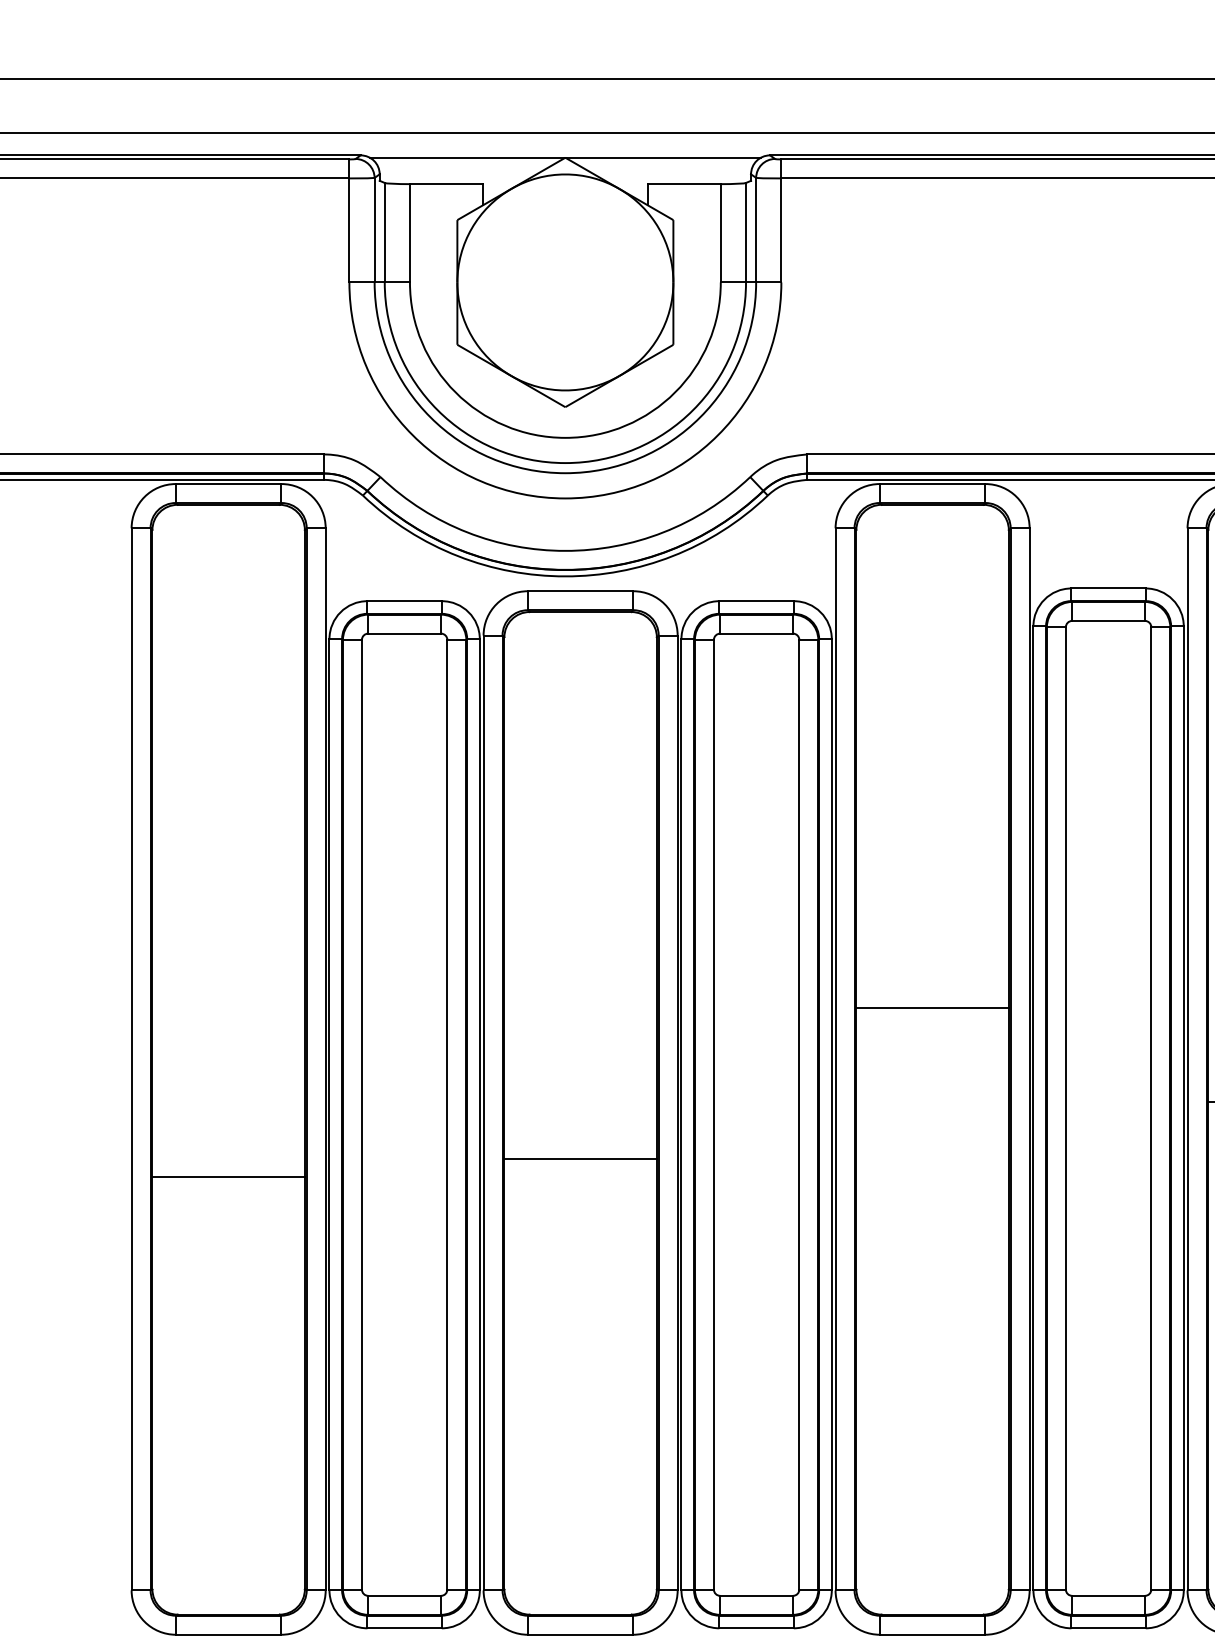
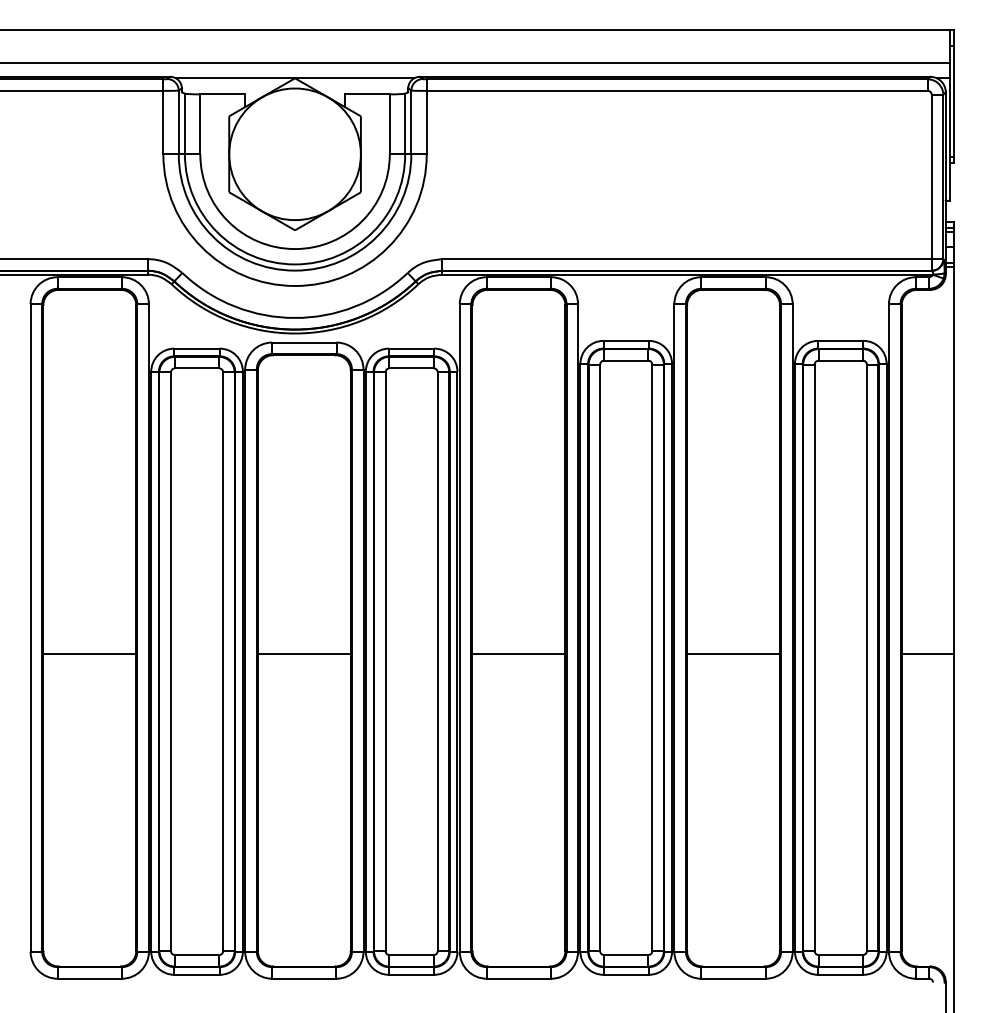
line: (931, 1007) -> (518, 653), moved
line: (579, 1158) -> (303, 653), moved
line: (228, 1176) -> (89, 653), moved

